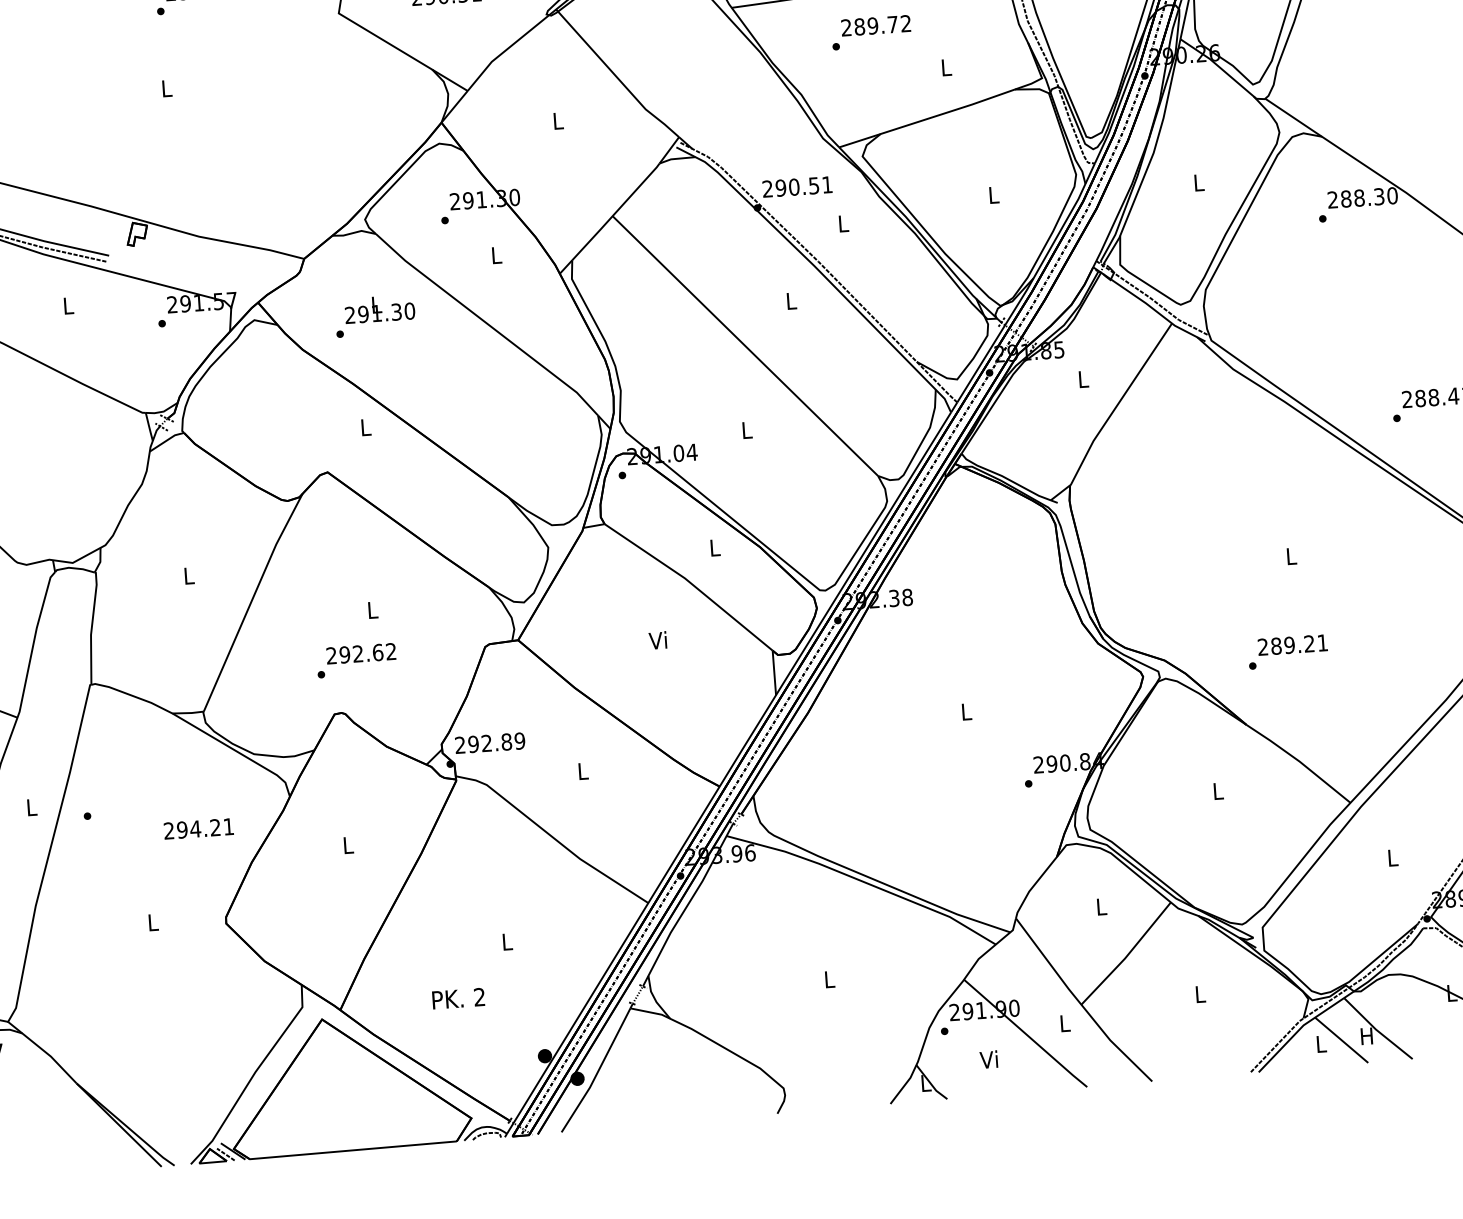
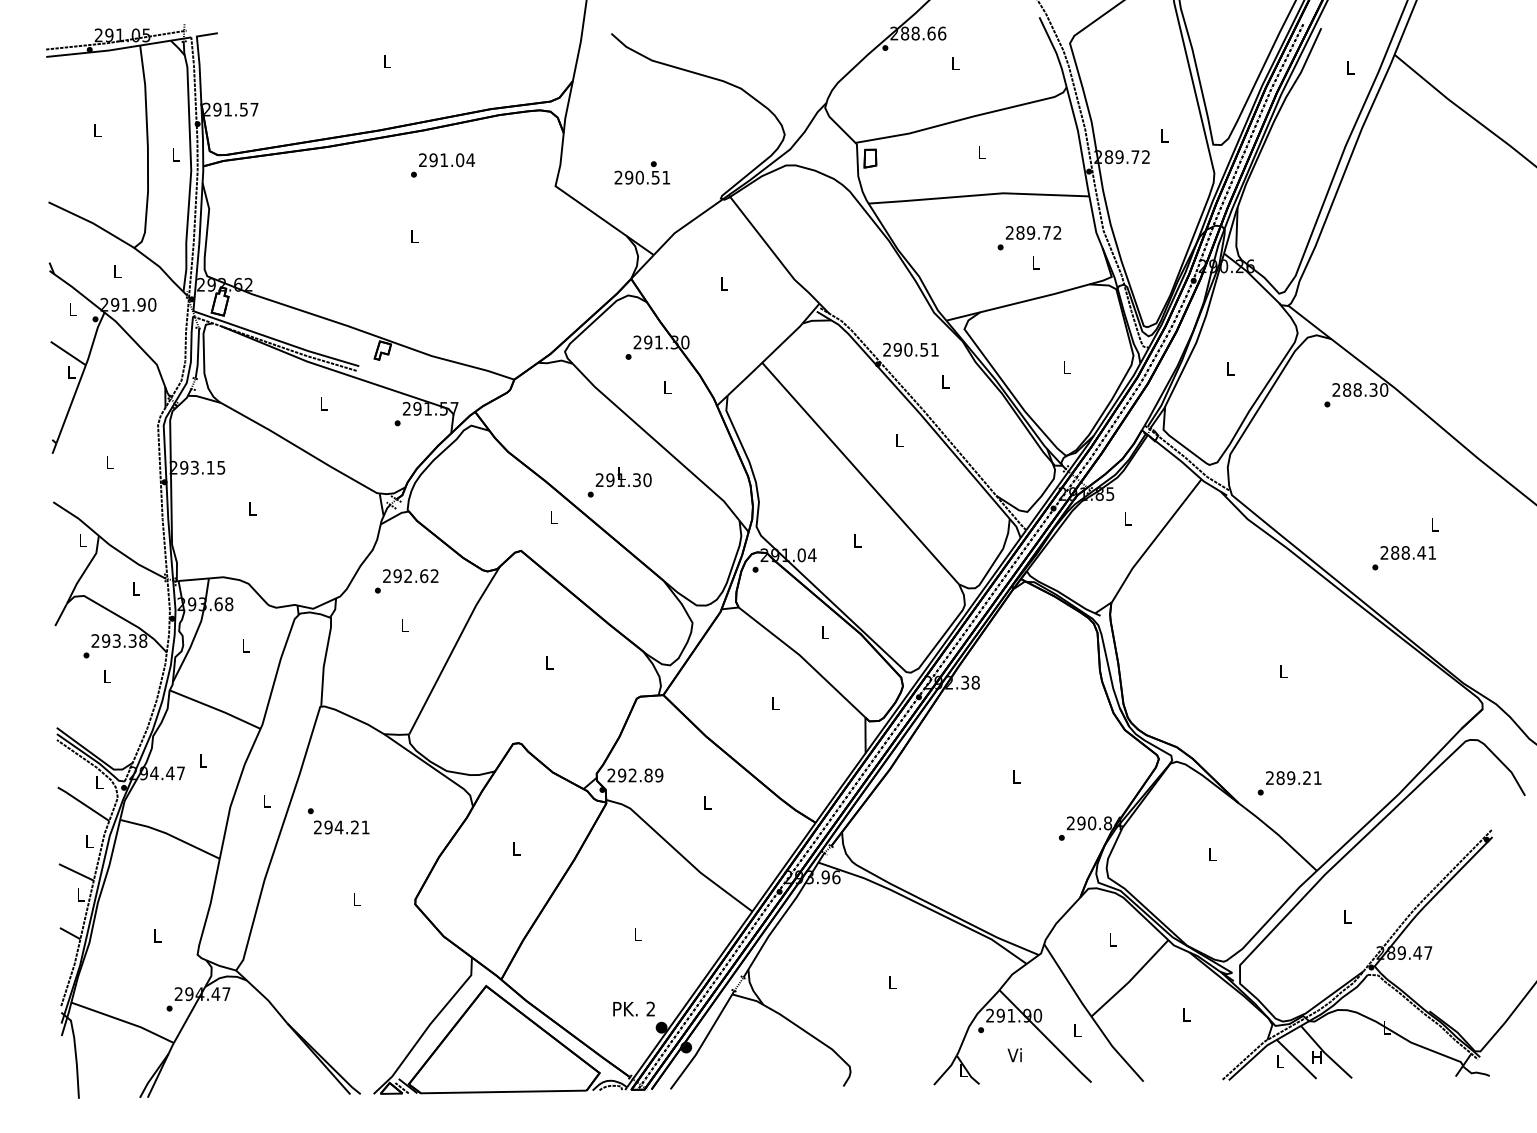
text: (871, 33) -> (1029, 238), moved
text: (375, 316) -> (619, 482), moved
text: (657, 639) -> (774, 702), Vi -> L
text: (1287, 652) -> (1289, 783), moved
text: (356, 660) -> (406, 581), moved
text: (198, 828) -> (341, 827), moved
text: (457, 997) -> (633, 1008), moved

